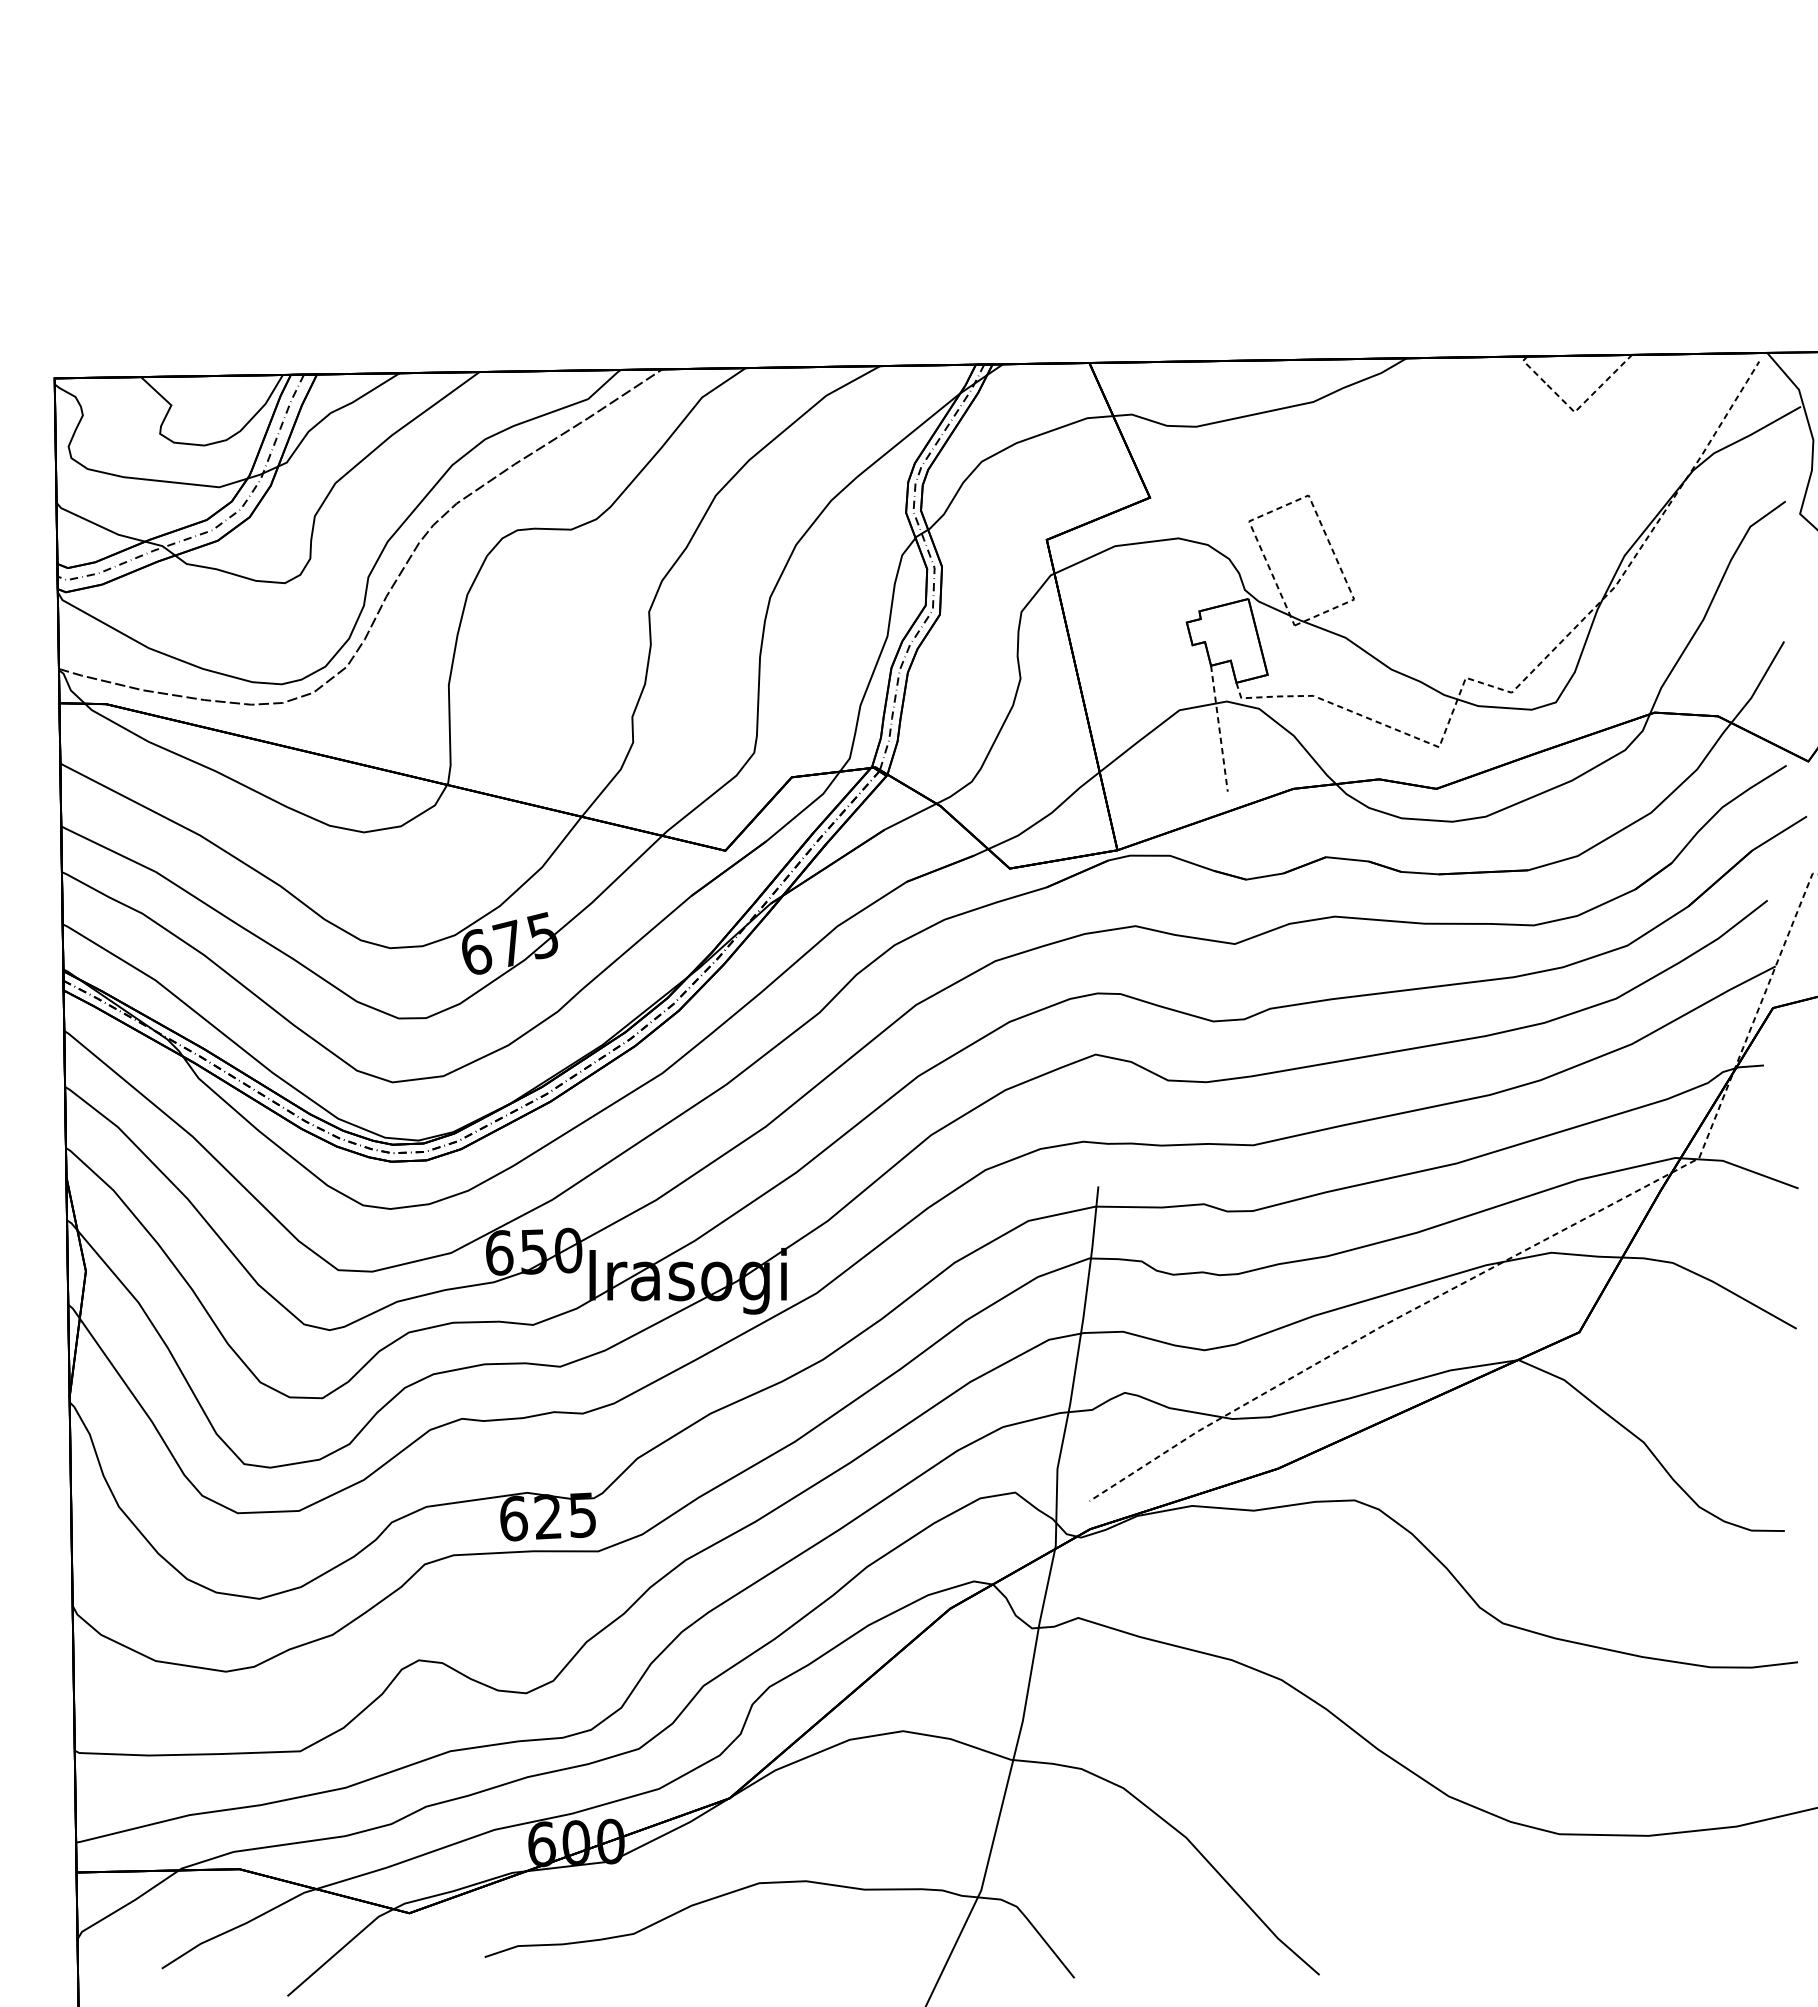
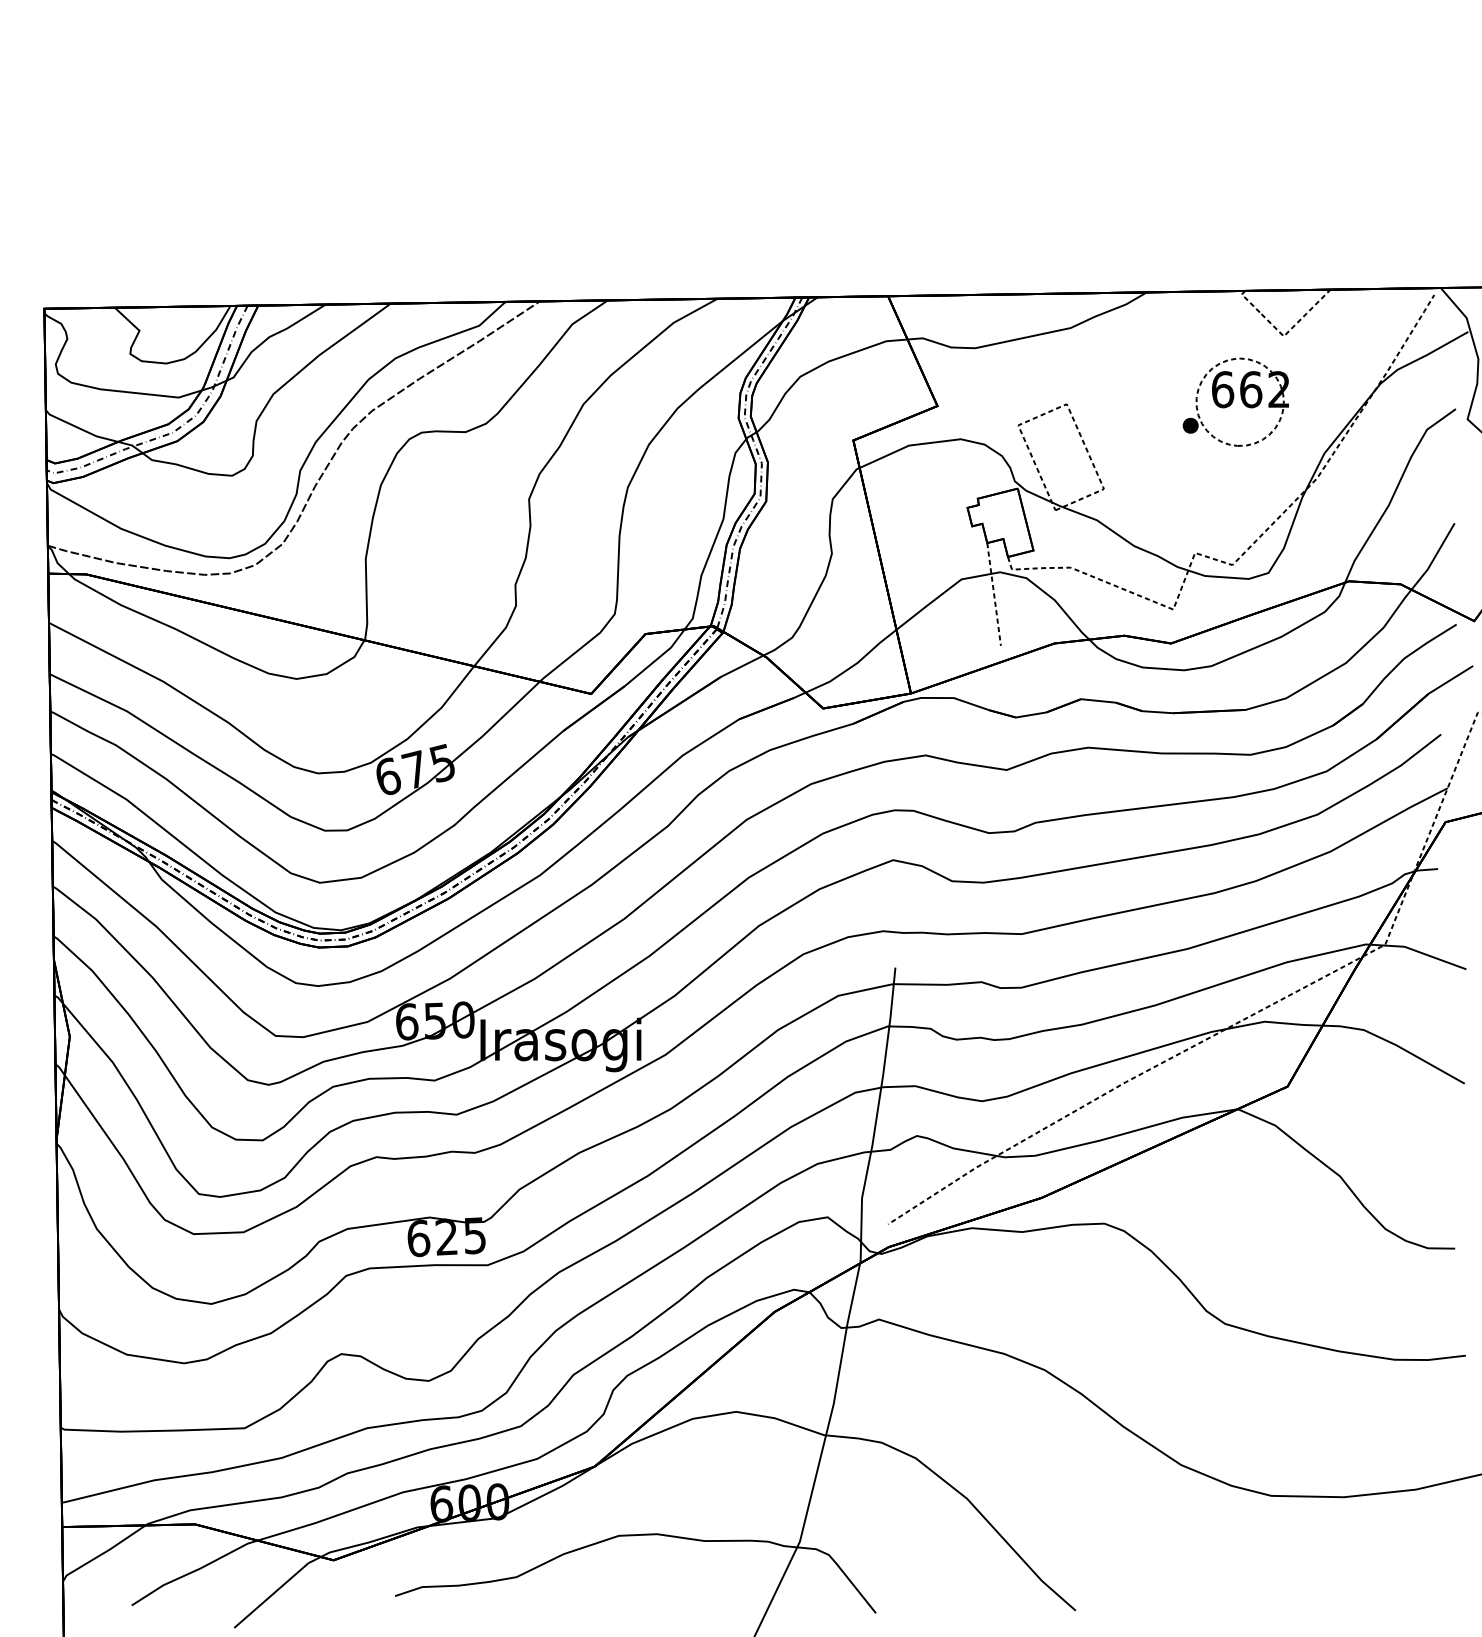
part: (1515, 492) -> (1235, 401), added

